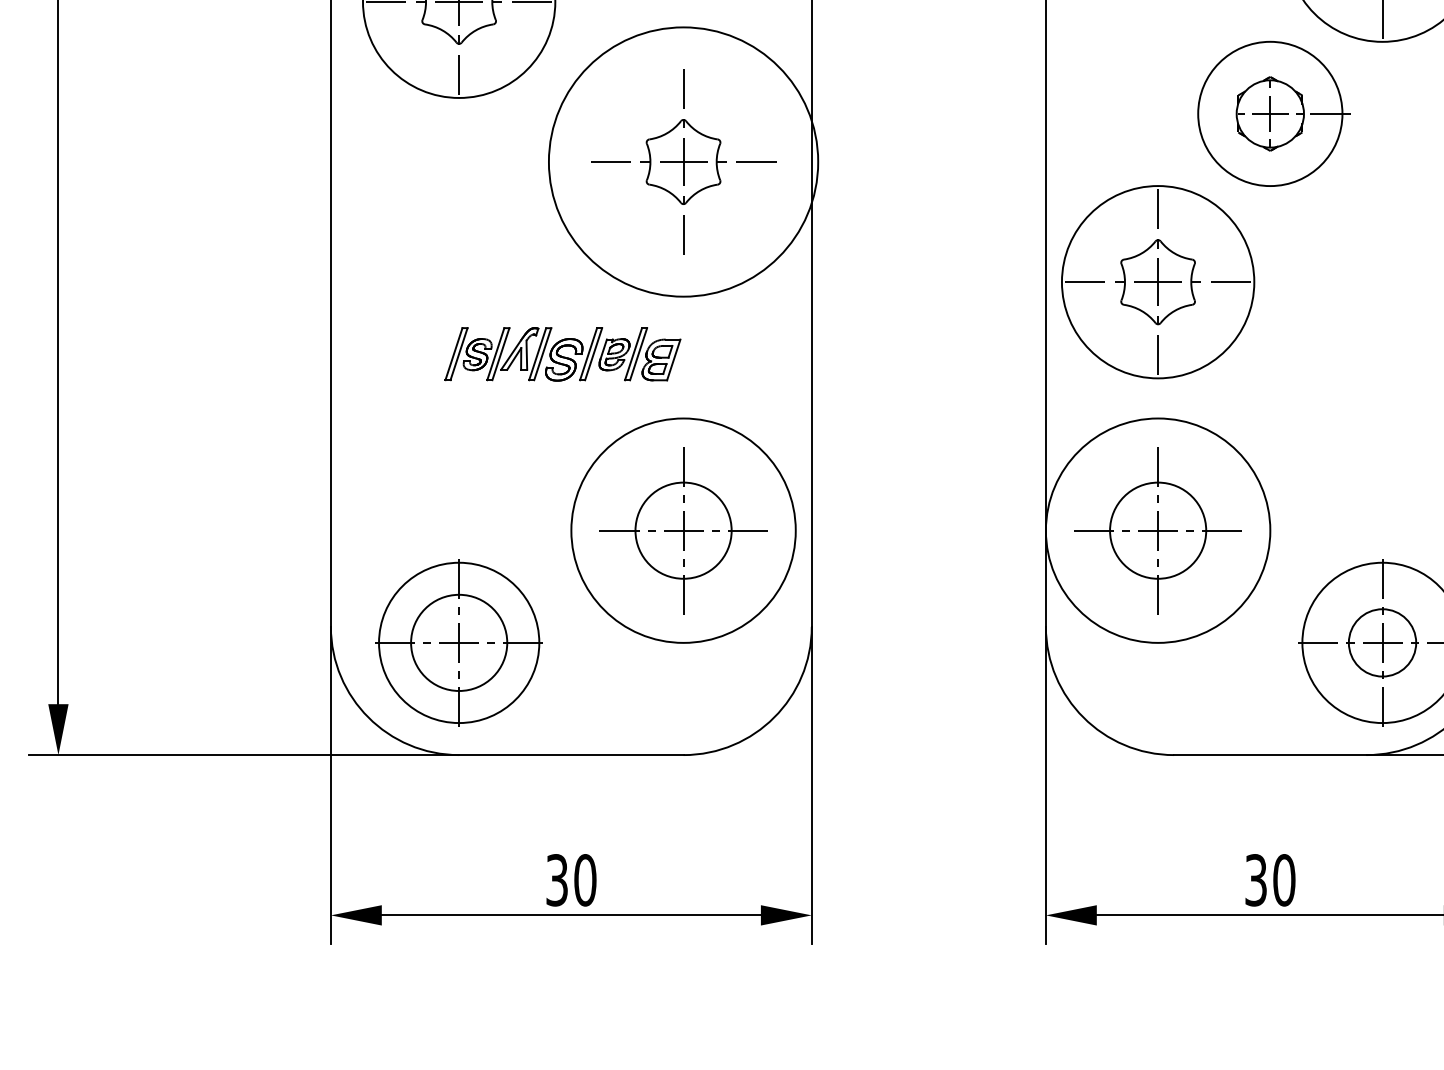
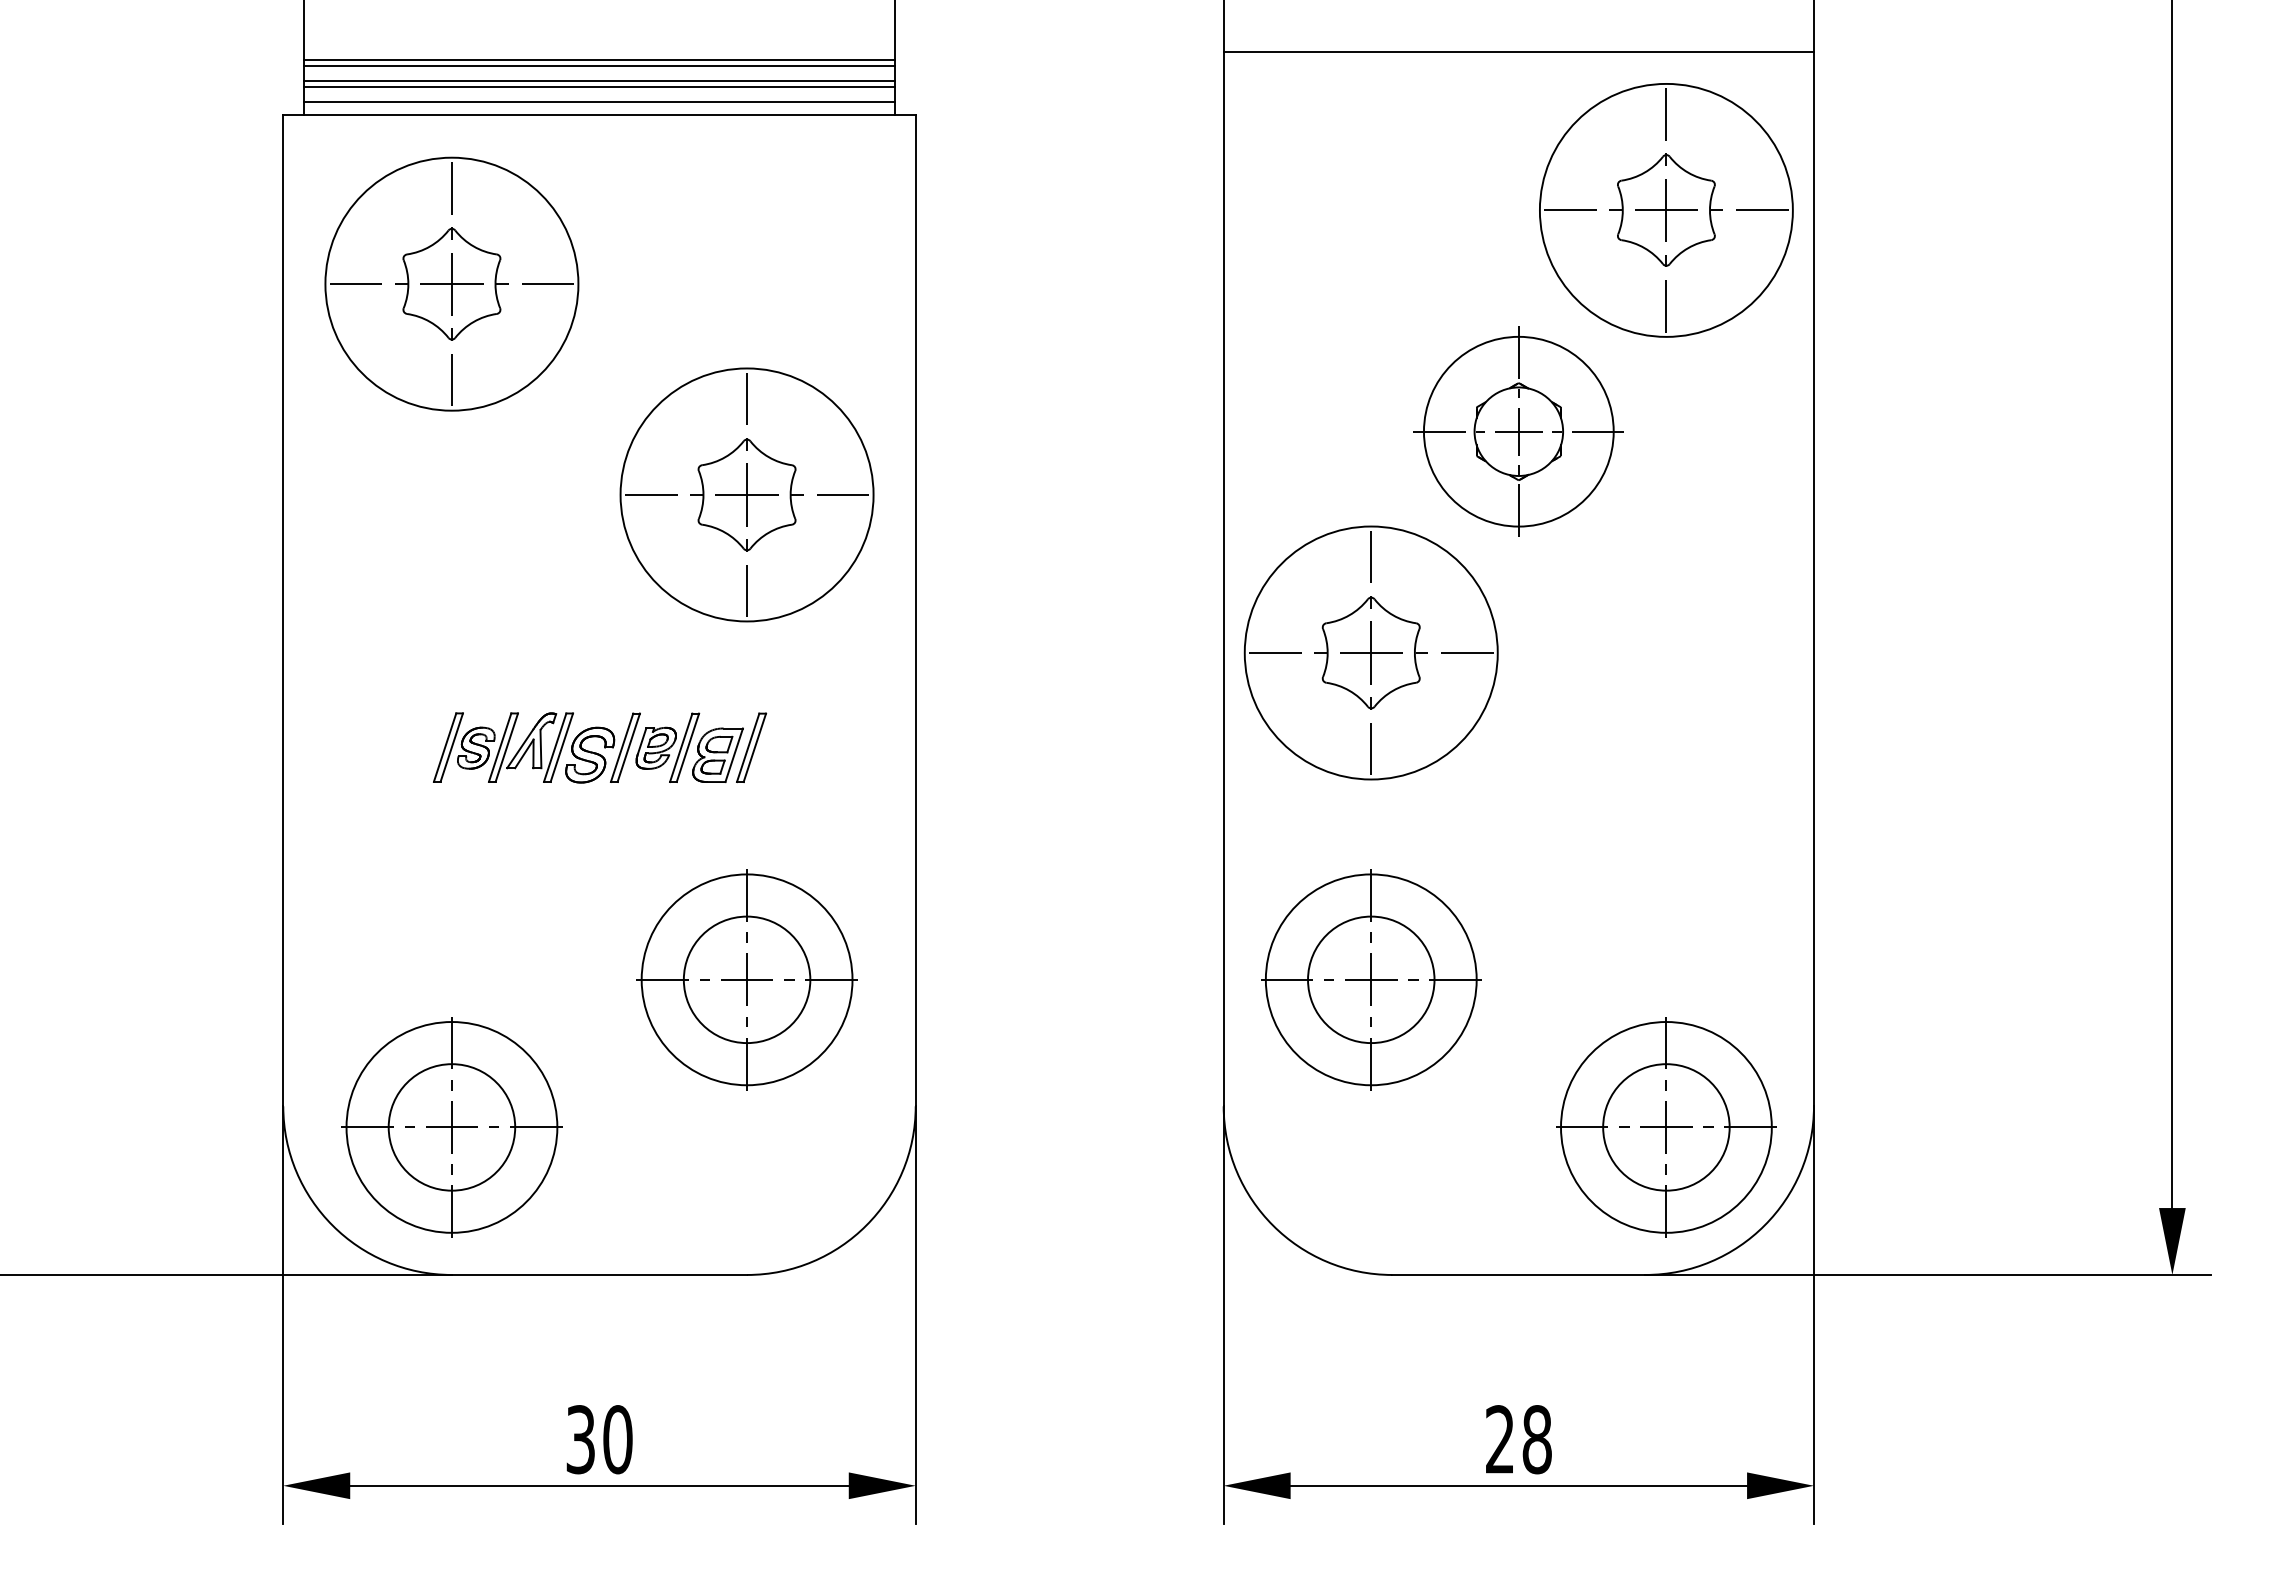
line: (1270, 51) -> (1518, 349), added
line: (1208, 113) -> (1437, 431), added
circle: (683, 161) -> (746, 494), size x0.71
line: (1270, 176) -> (1518, 513), added
part: (686, 354) -> (751, 747), added
circle: (683, 530) -> (746, 979), size x0.71
circle: (1157, 530) -> (1370, 979), size x0.71
circle: (1382, 642) -> (1666, 1127), size x1.43
text: (1270, 880) -> (1518, 1439), 30 -> 28

